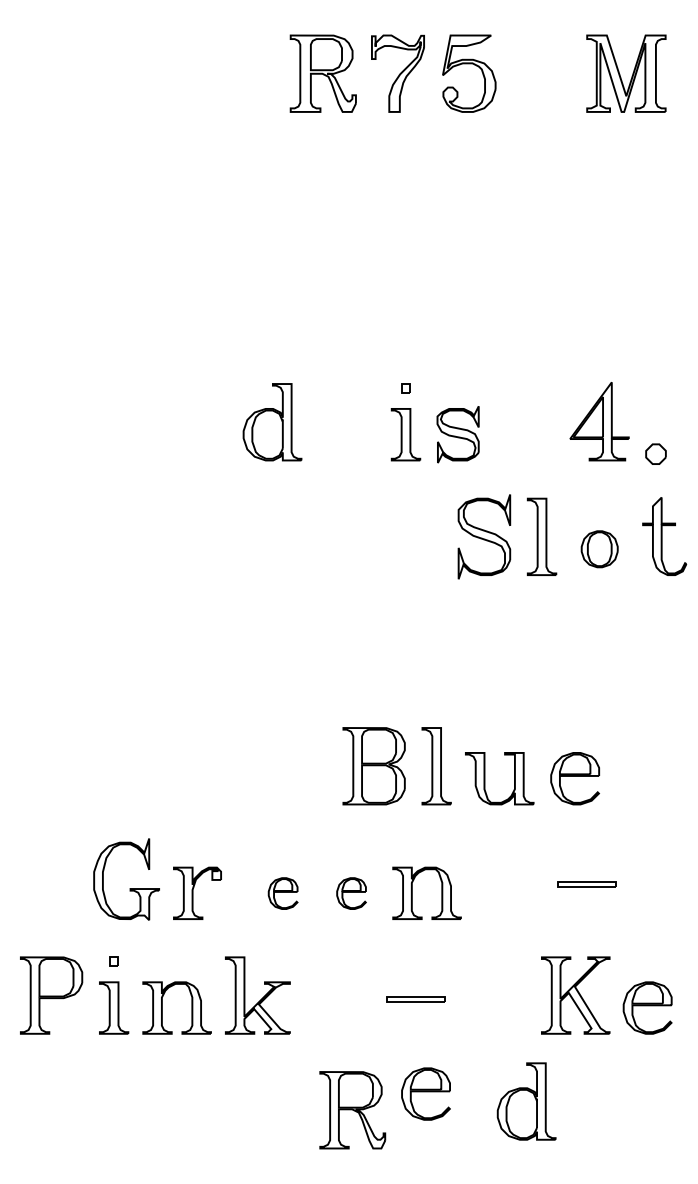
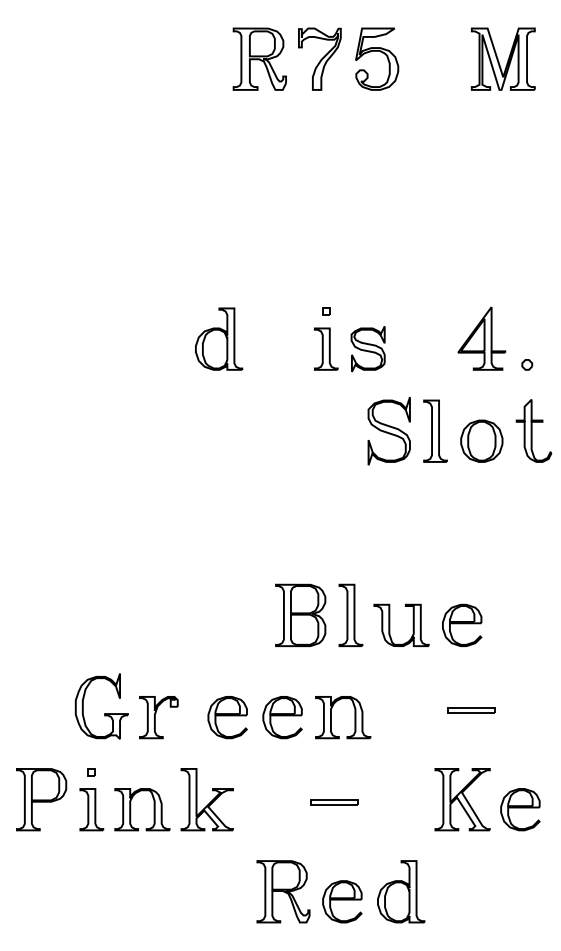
part: (656, 453) -> (527, 364), size x0.62
part: (599, 548) -> (481, 440), size x1.43
part: (283, 893) -> (227, 717), size x1.67
part: (351, 893) -> (282, 717), size x1.67
part: (426, 1093) -> (342, 901), moved
part: (527, 1101) -> (401, 891), moved

